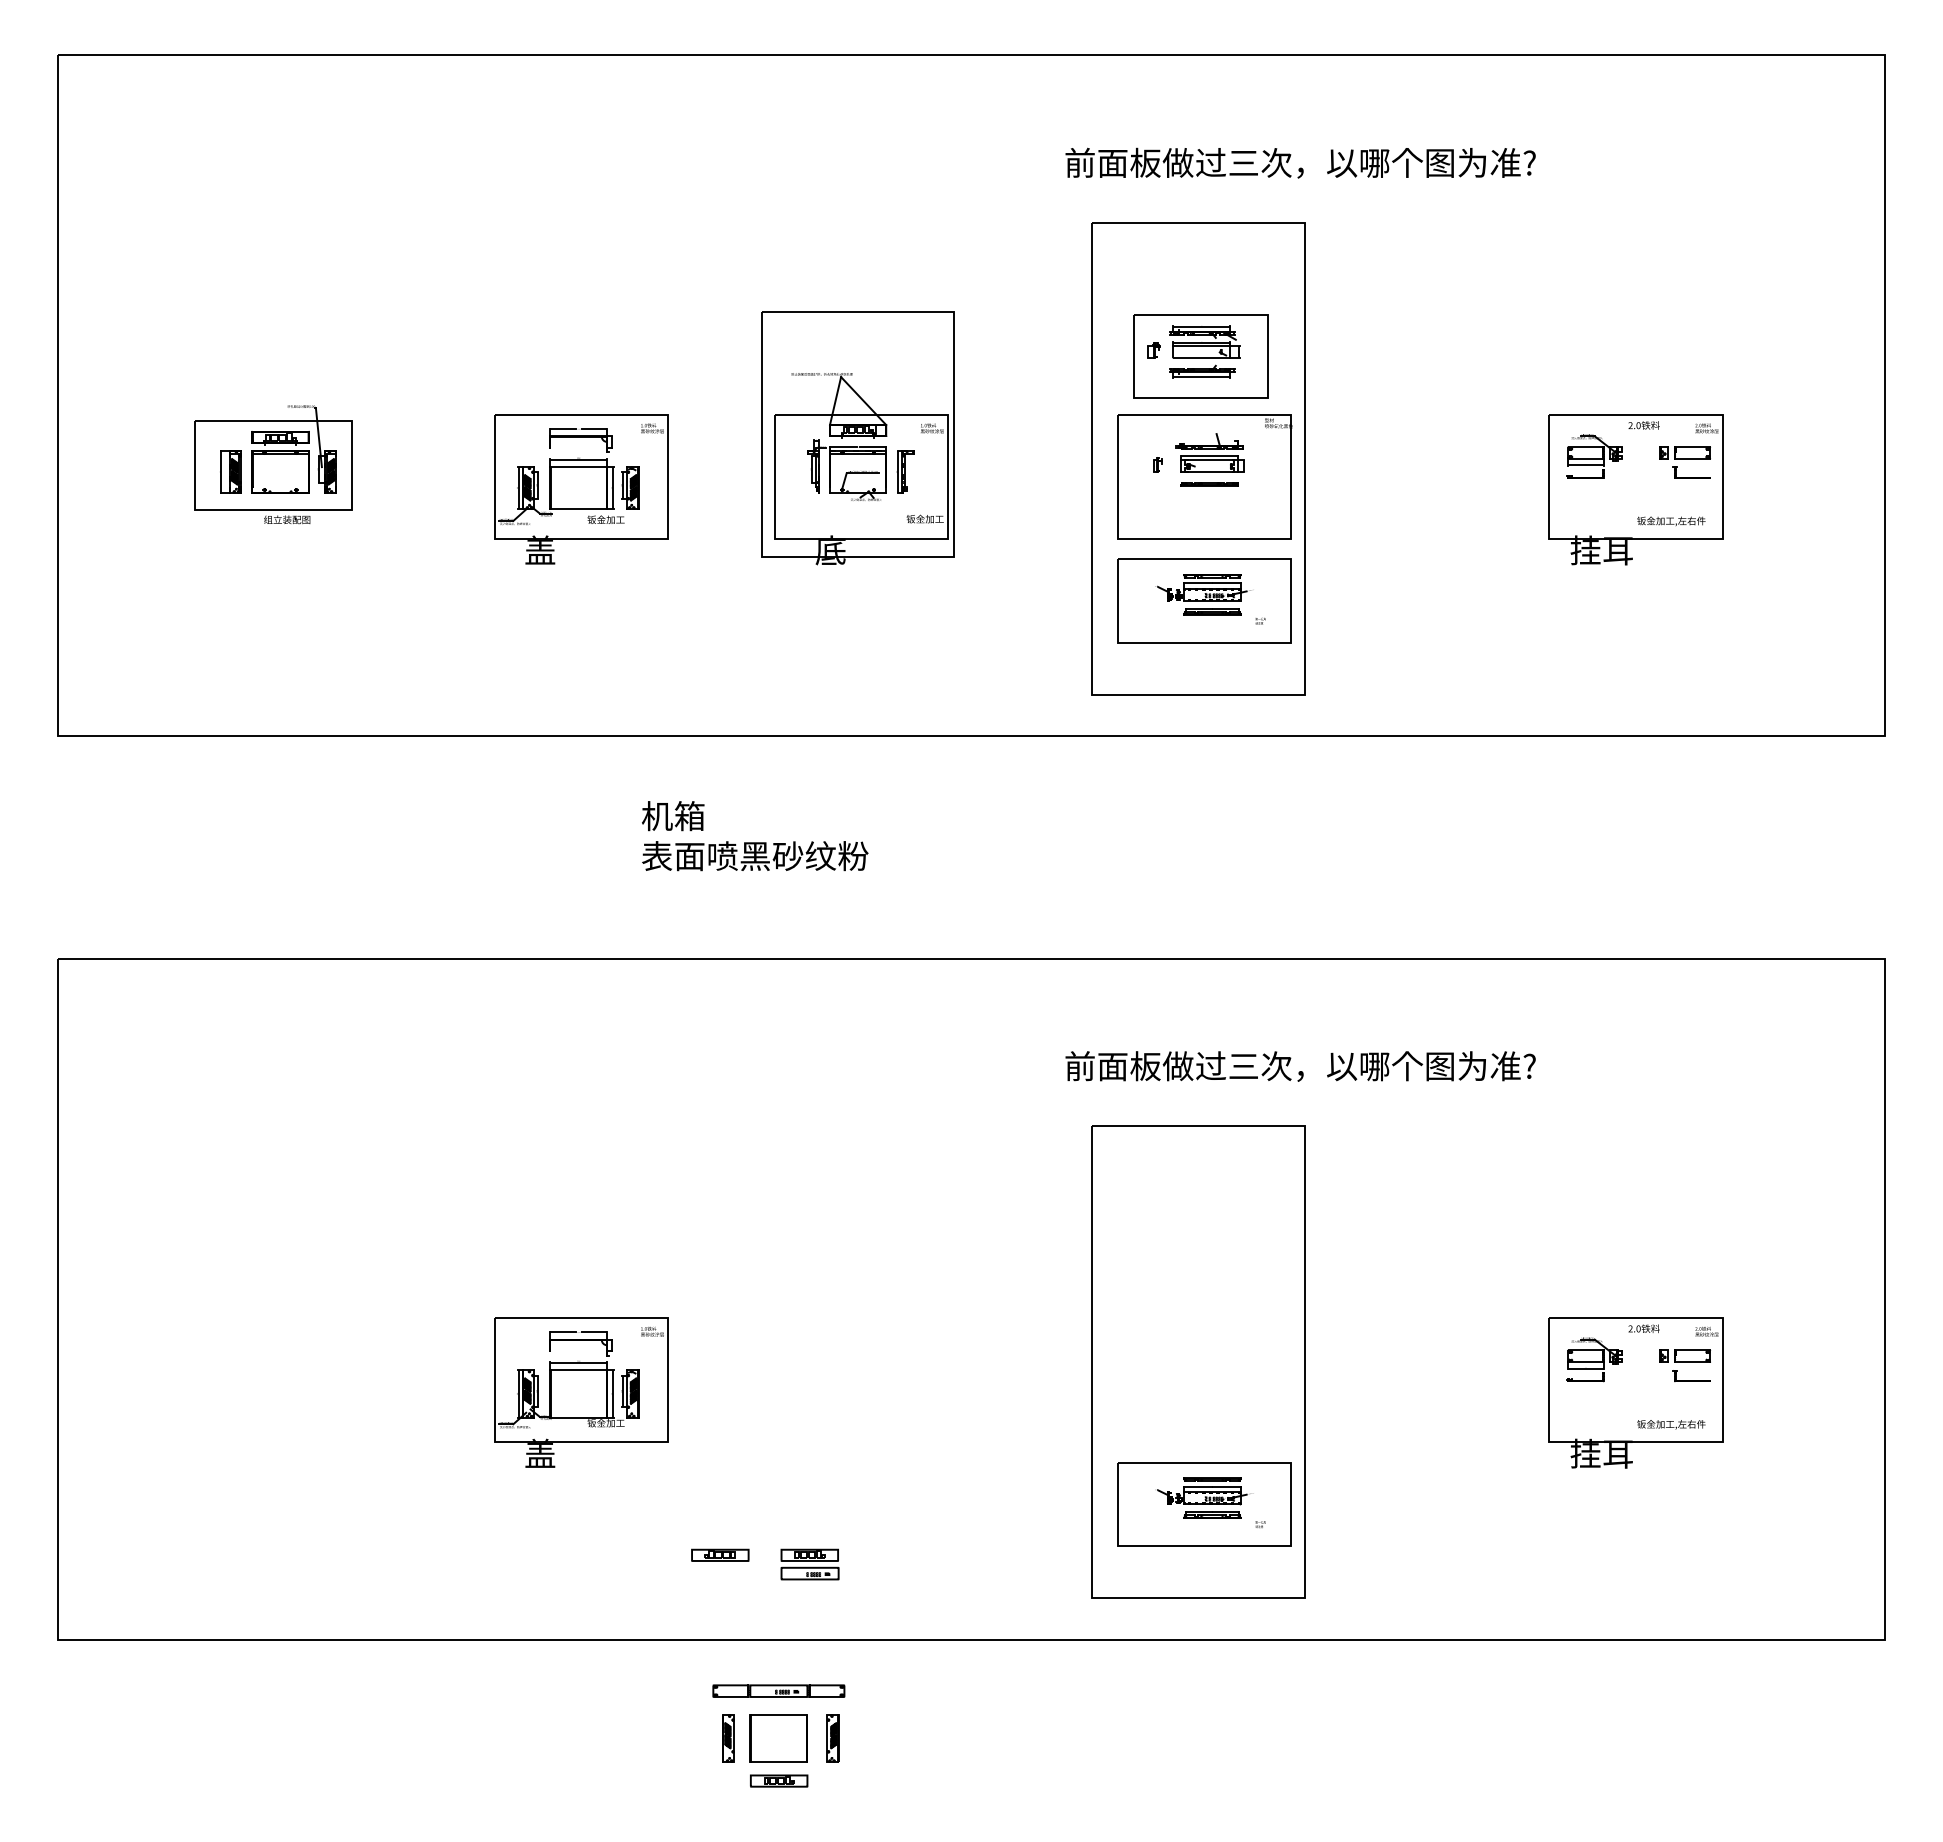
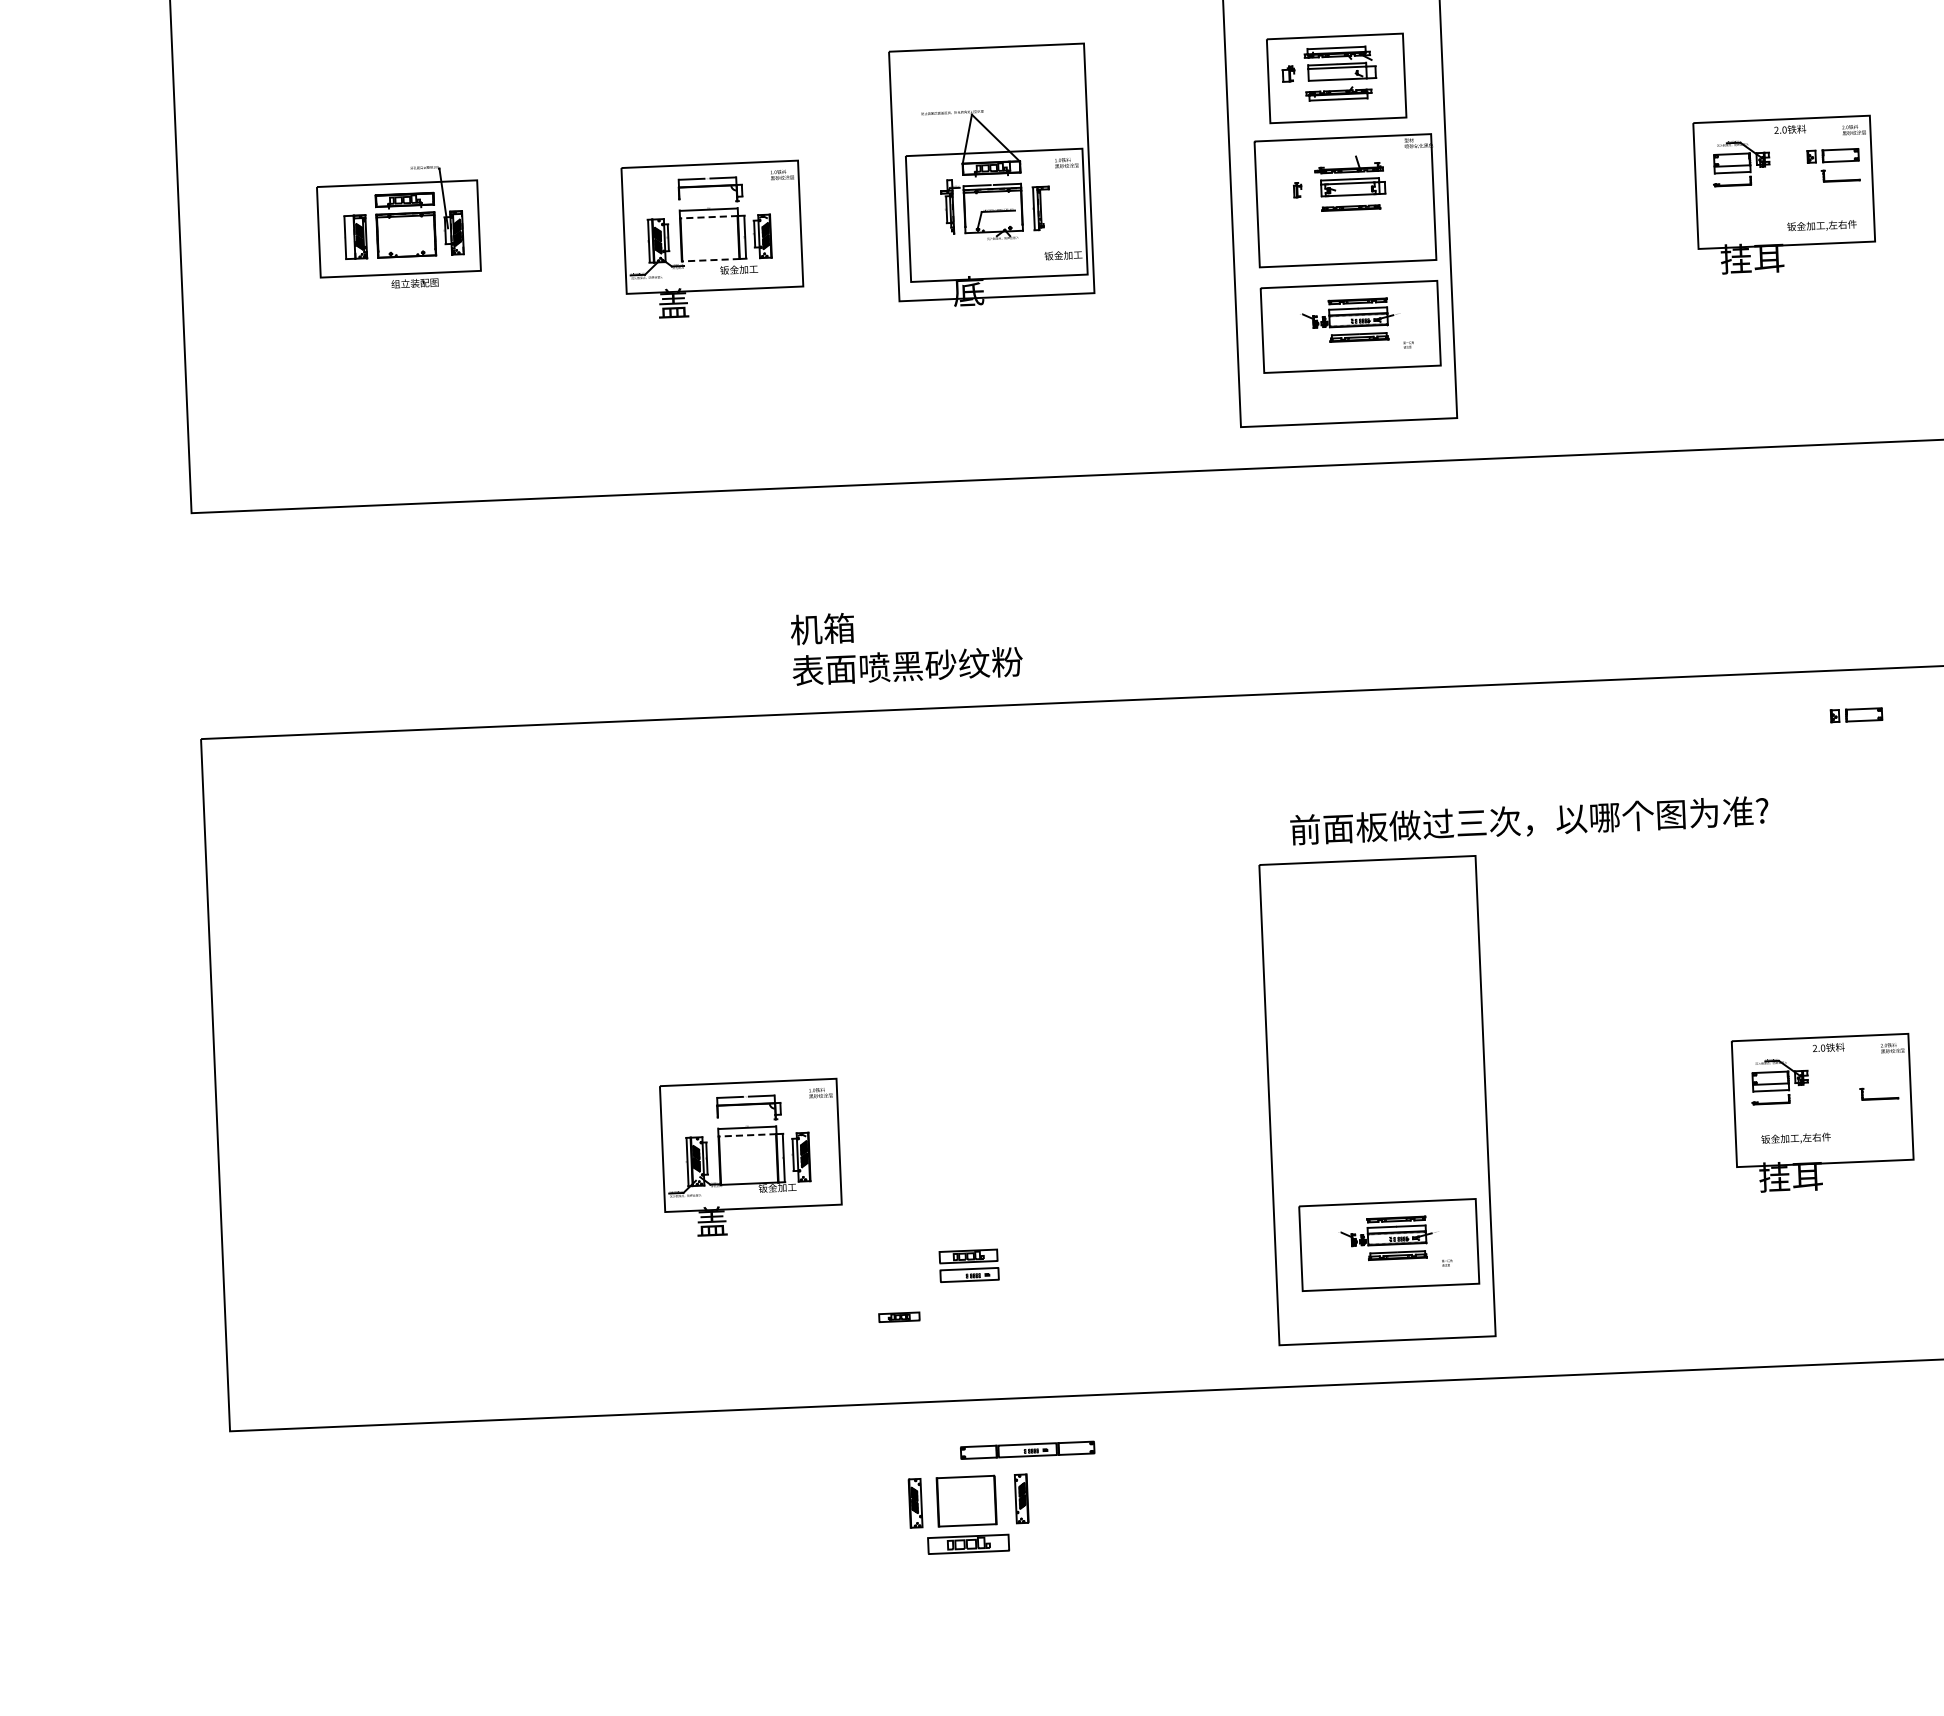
line: (578, 466) -> (708, 216), solid -> dashed
line: (578, 509) -> (710, 260), solid -> dashed
text: (755, 836) -> (907, 646), moved
text: (1300, 1066) -> (1529, 820), moved
part: (1684, 1355) -> (1855, 714), moved
line: (578, 1370) -> (747, 1135), solid -> dashed
text: (1671, 1424) -> (1796, 1138), moved
part: (720, 1554) -> (899, 1316), size x0.7
part: (809, 1564) -> (968, 1265), moved
part: (778, 1690) -> (1027, 1449), moved
part: (779, 1780) -> (969, 1543), size x1.4

